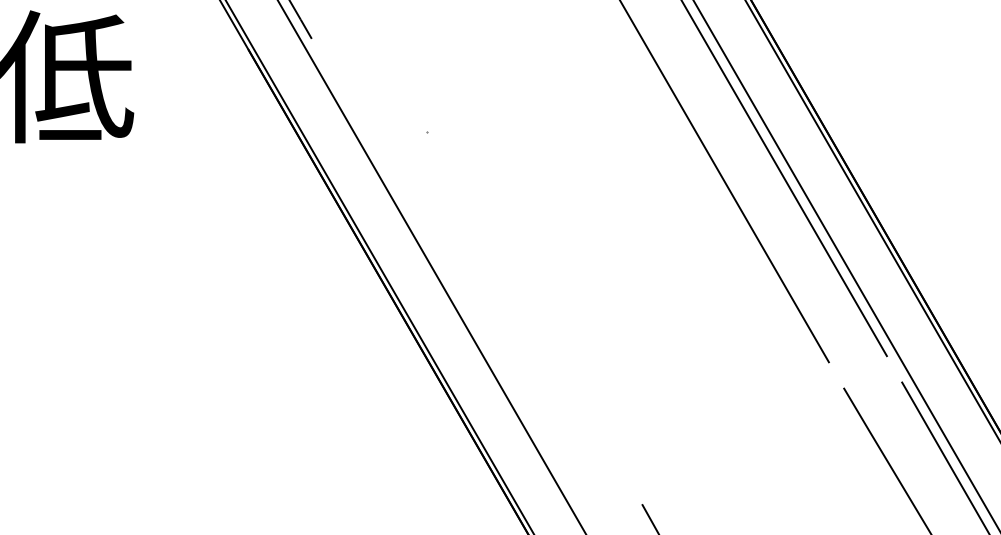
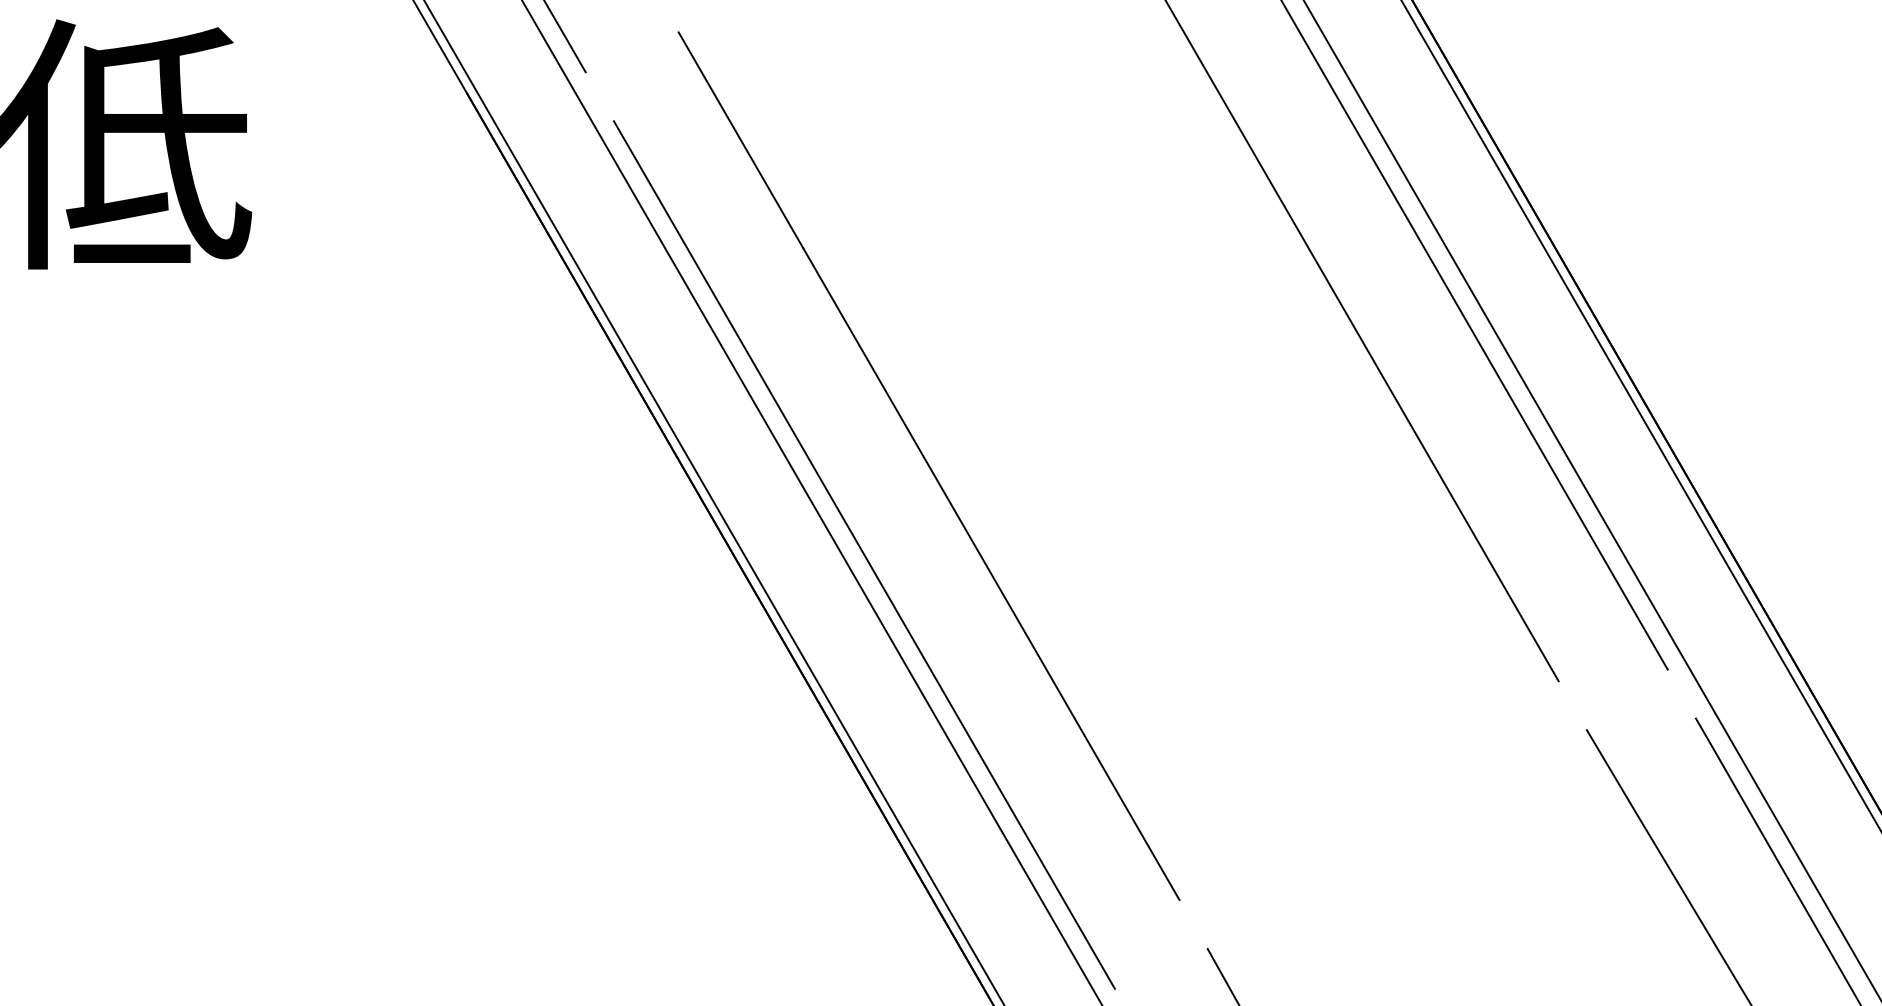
line: (494, 247) -> (929, 465), added
line: (459, 294) -> (863, 553), added

